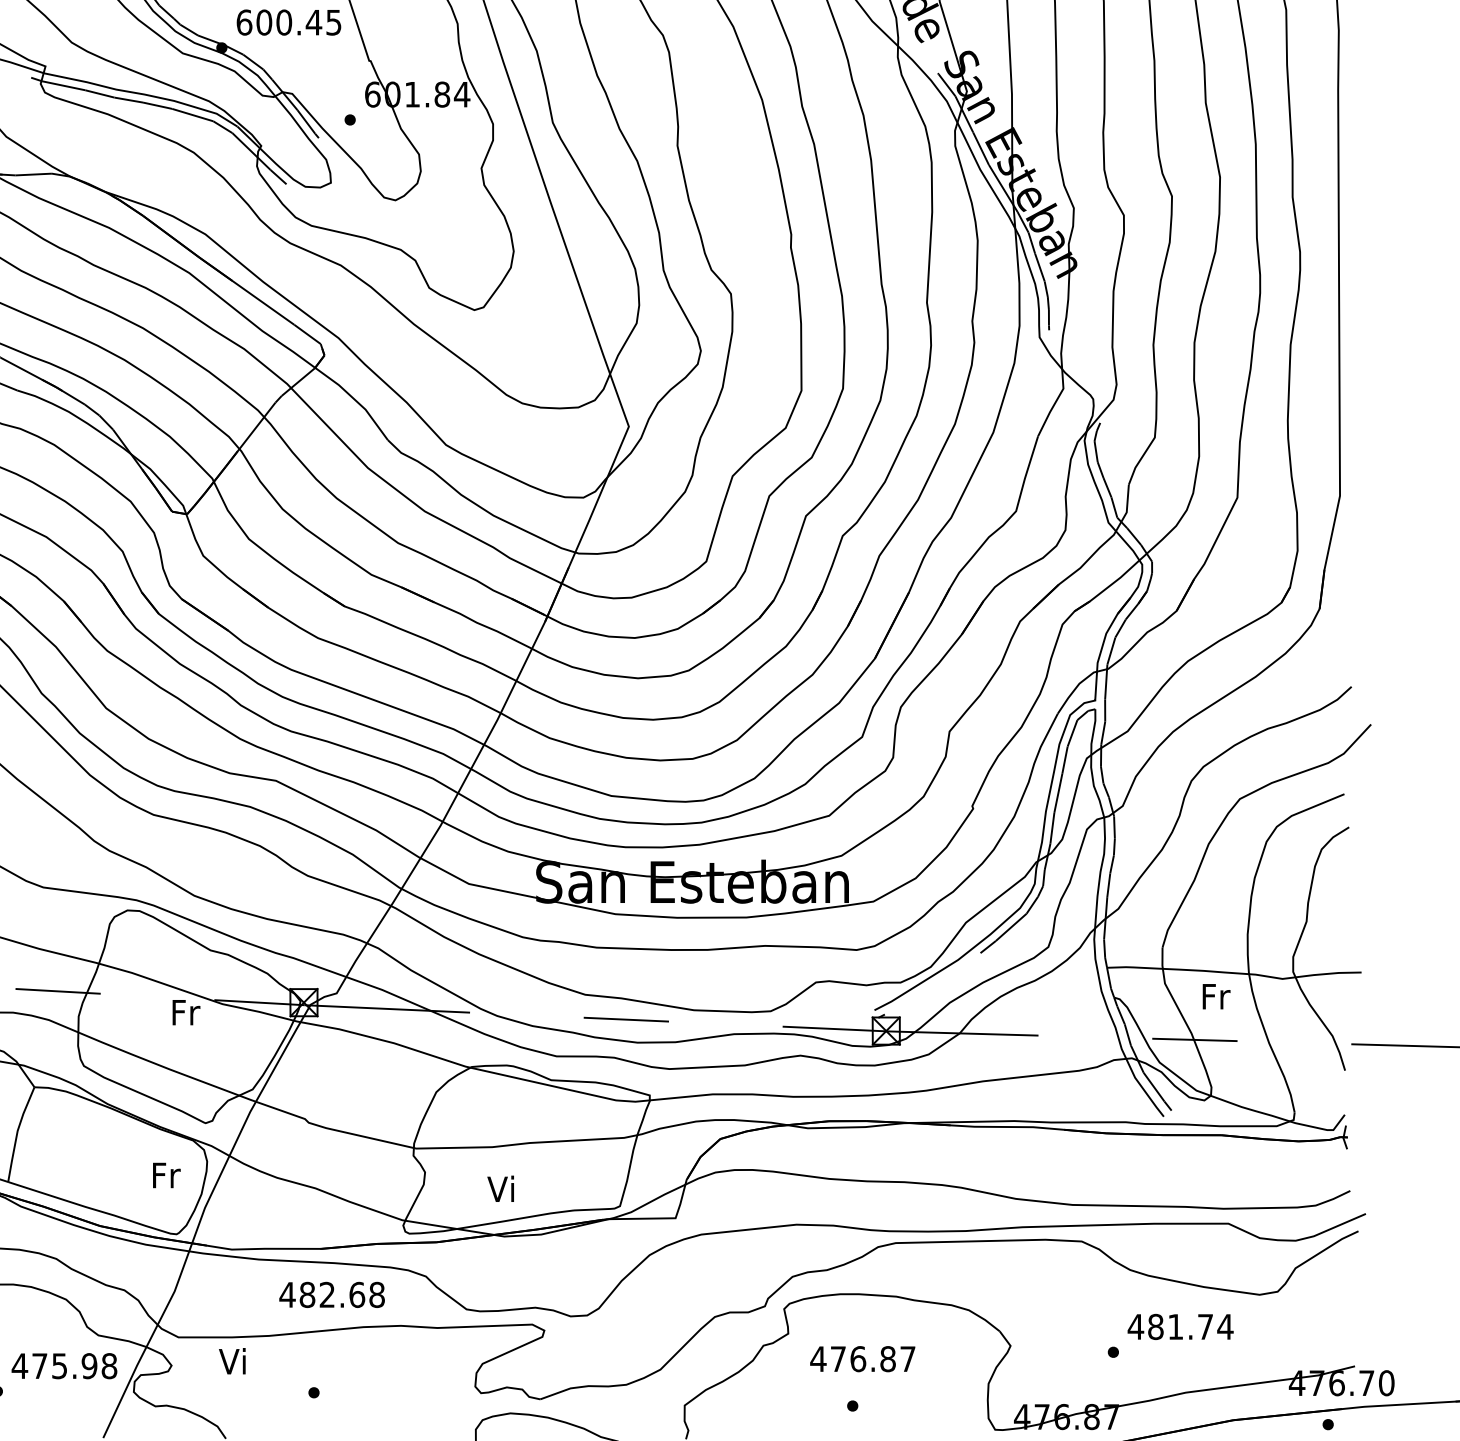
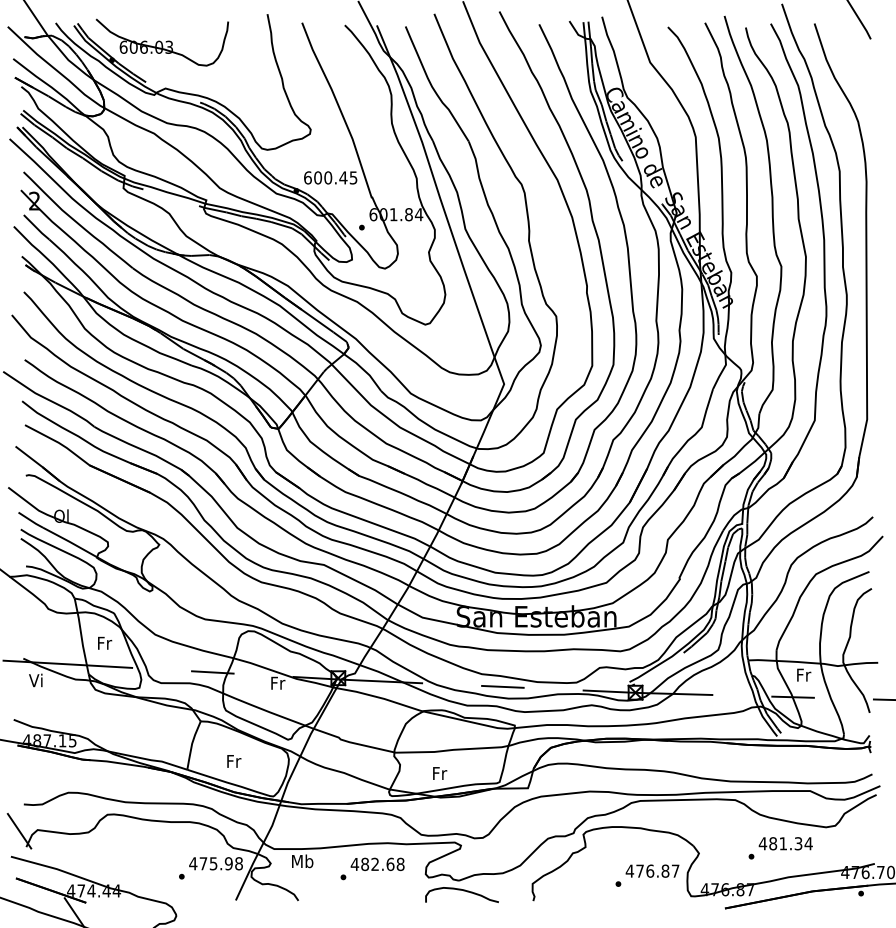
text: (167, 1175) -> (234, 761), moved
text: (502, 1187) -> (439, 772), Vi -> Fr
text: (331, 1293) -> (377, 863), moved
text: (1205, 1326) -> (798, 843), 481.74 -> 481.34
text: (862, 1357) -> (652, 870), moved
text: (233, 1361) -> (302, 861), Vi -> Mb

